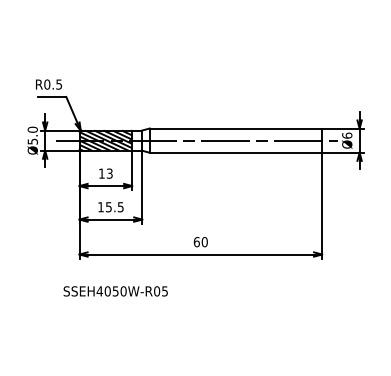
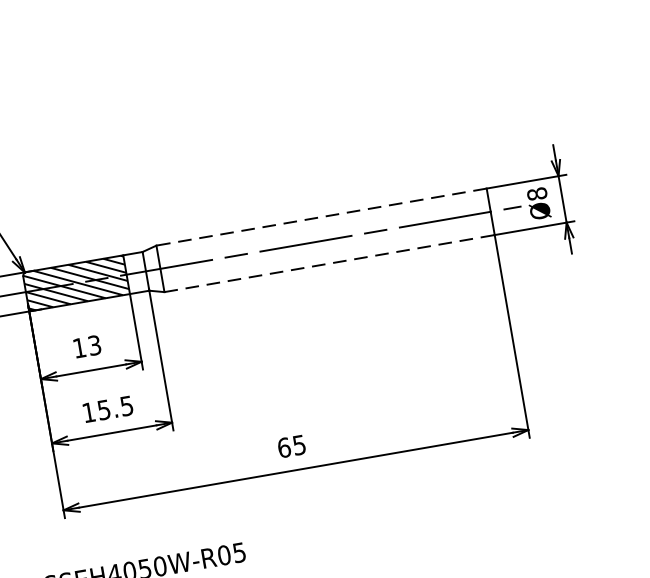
line: (235, 128) -> (320, 217), solid -> dashed
text: (347, 135) -> (537, 193), Ø6 -> Ø8
line: (236, 152) -> (330, 262), solid -> dashed
text: (204, 242) -> (299, 445), 60 -> 65

